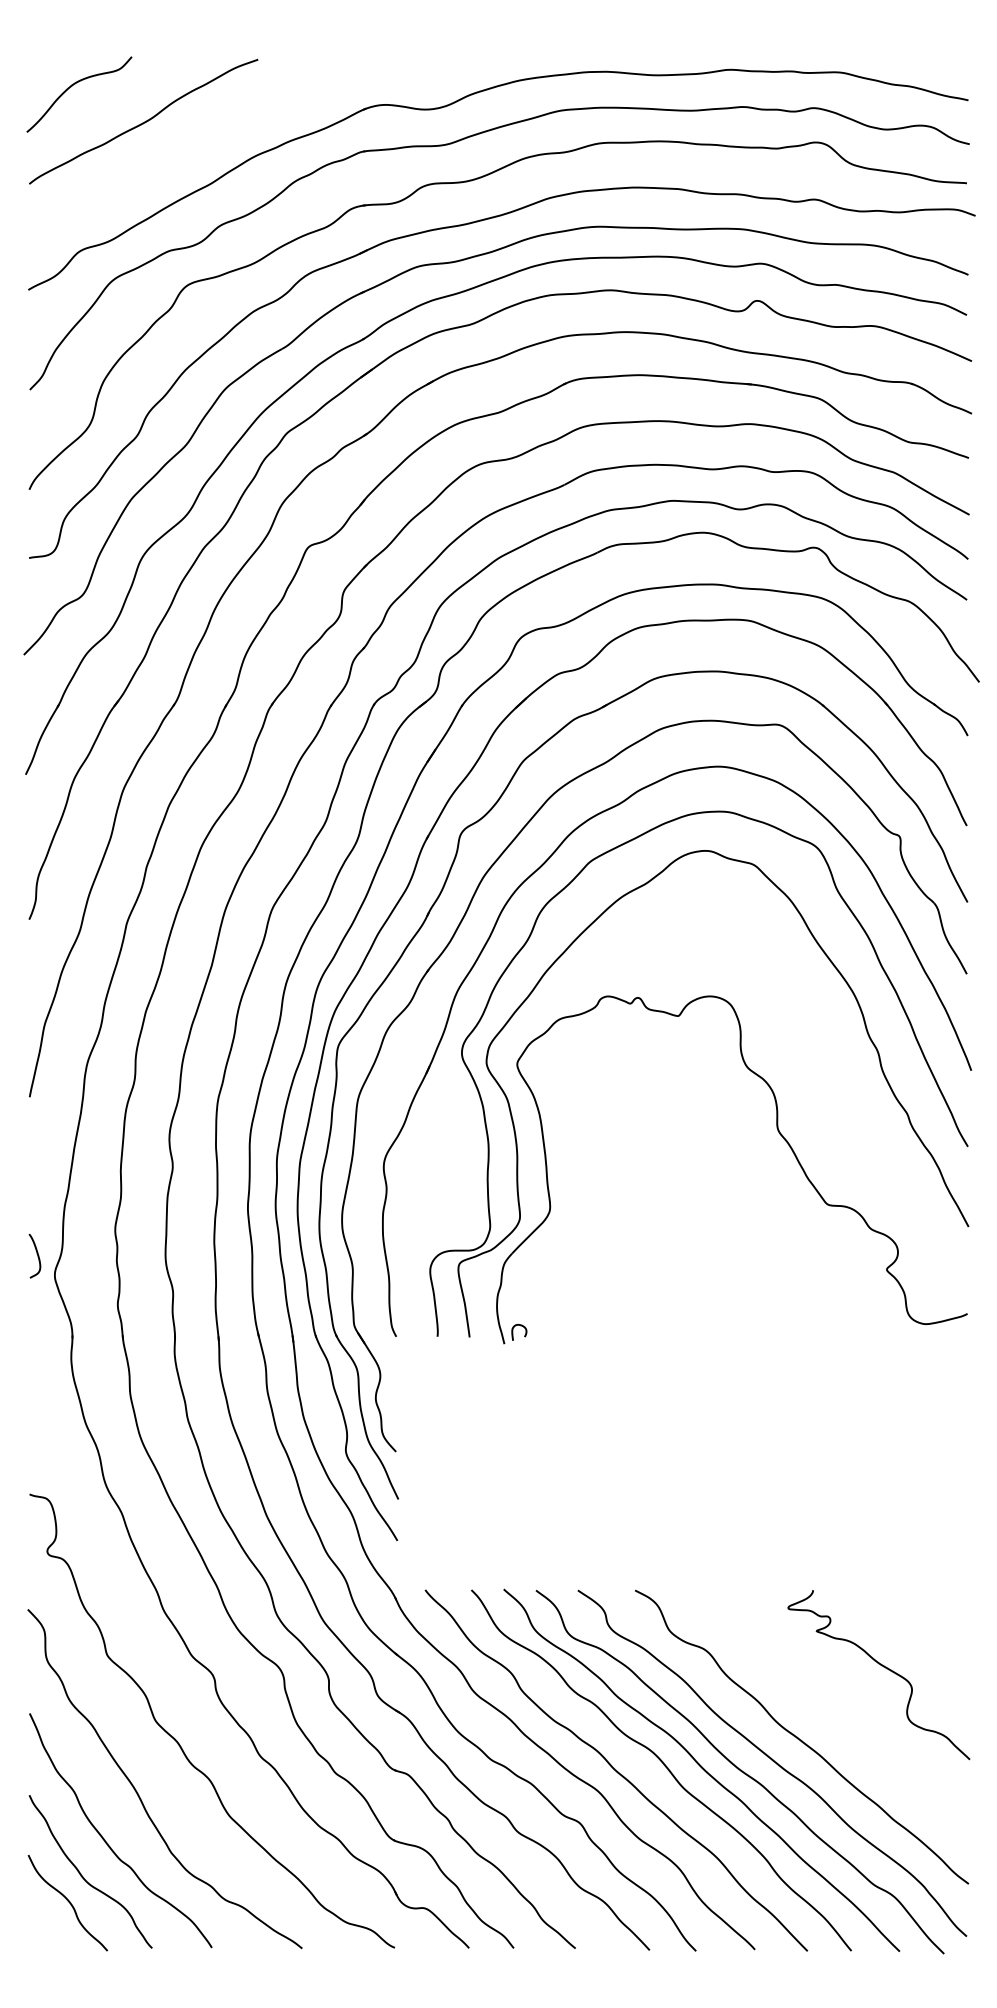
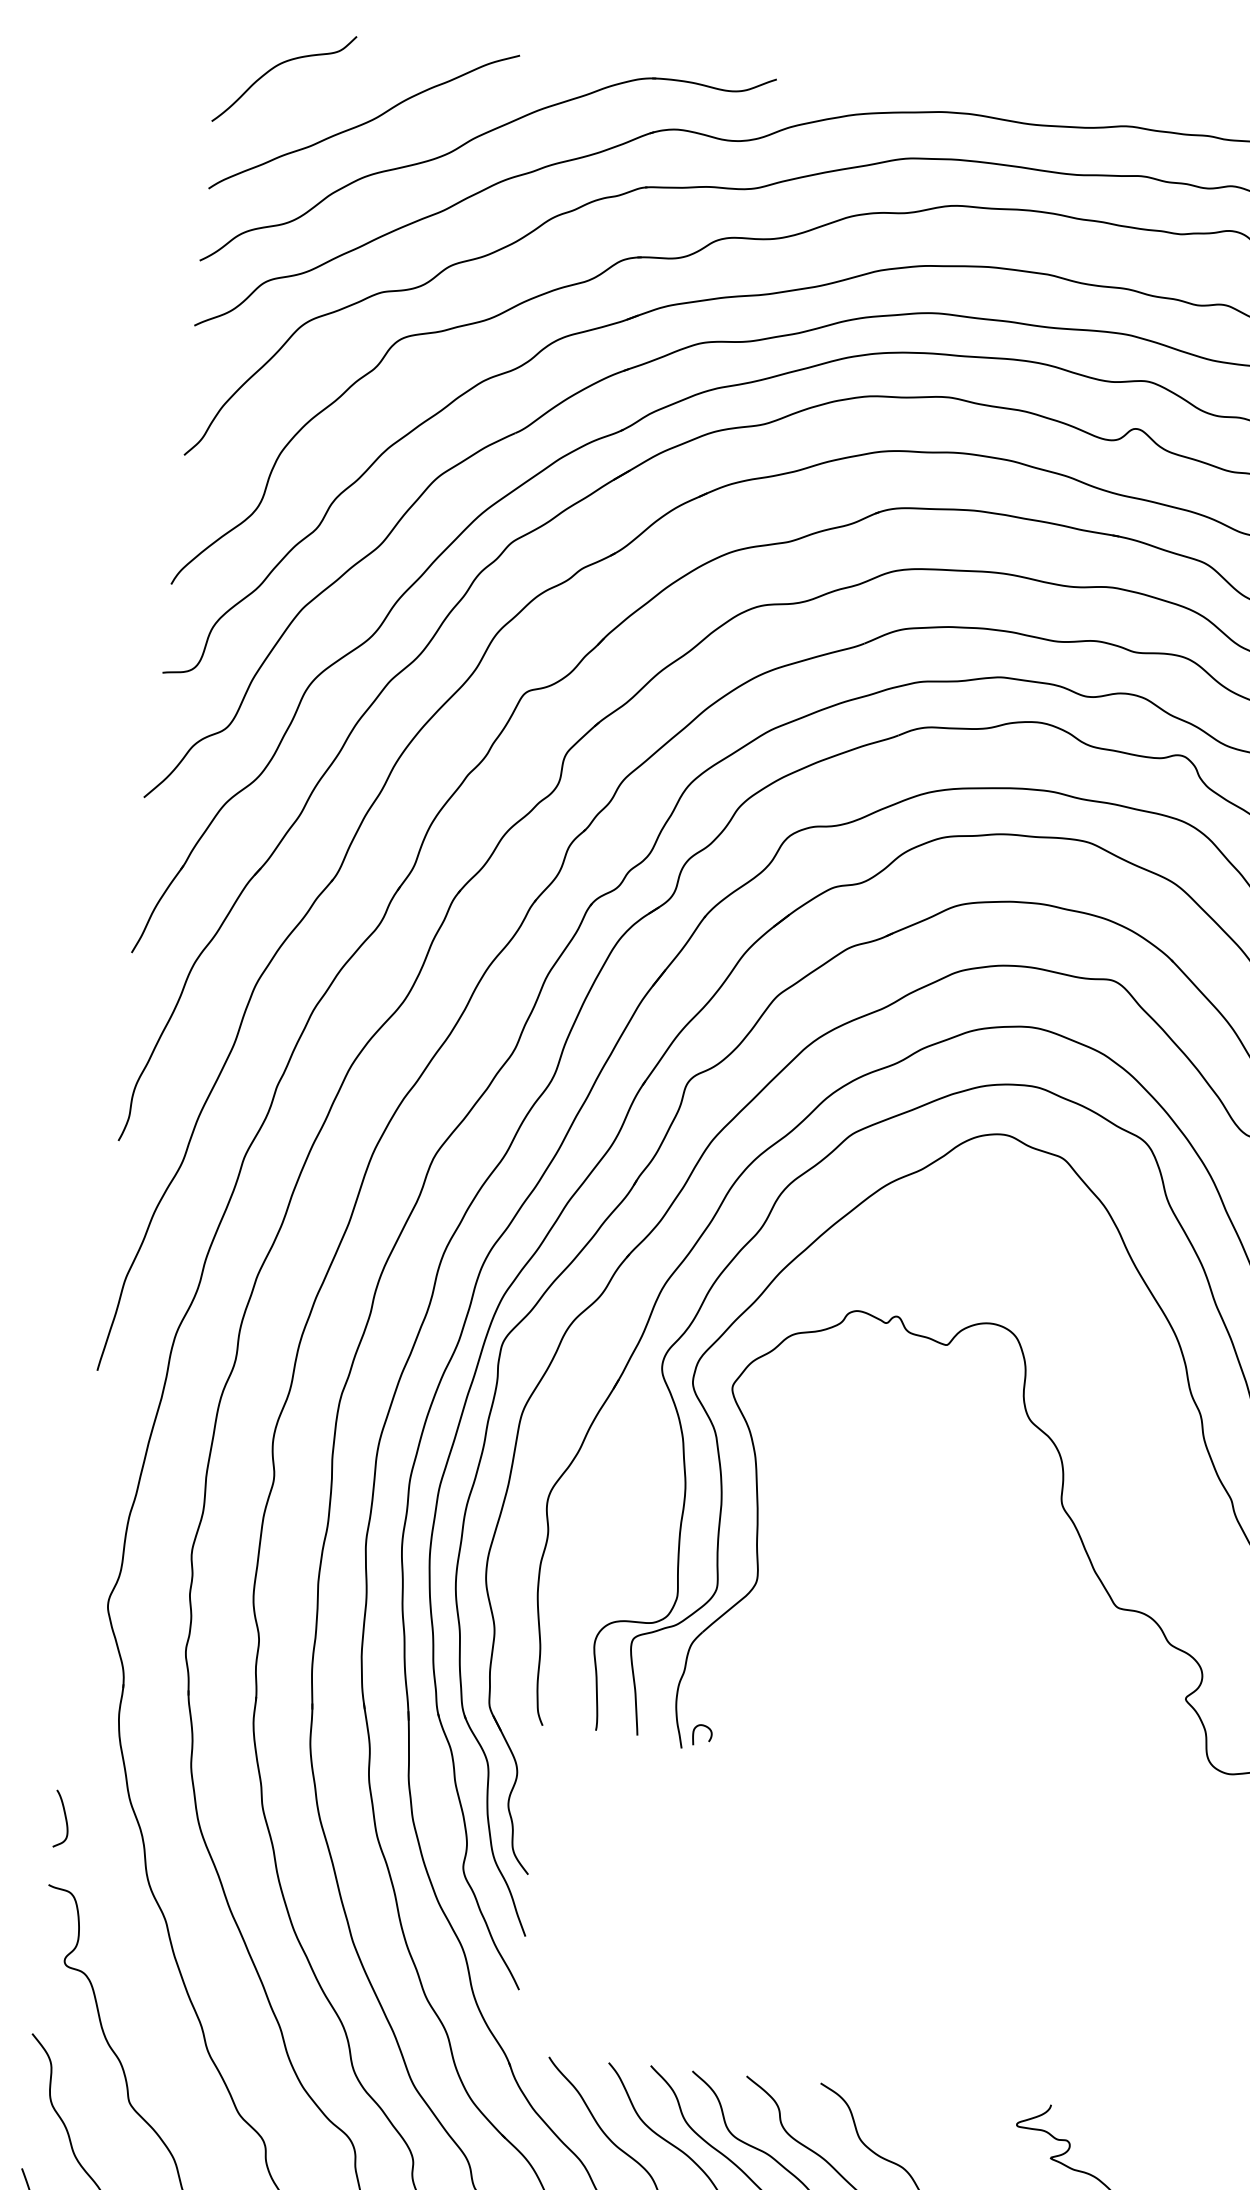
part: (225, 130) -> (469, 143), added
curve: (36, 1253) -> (64, 1815), moved

